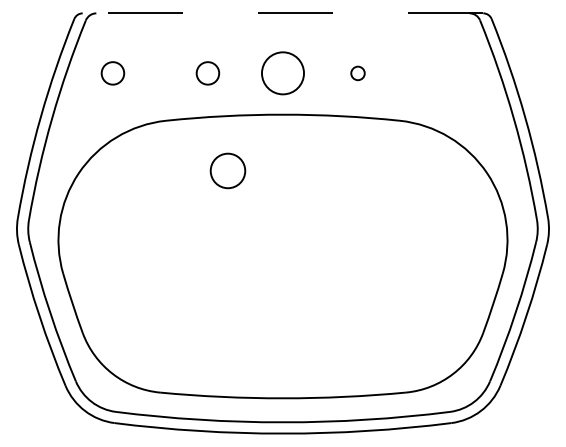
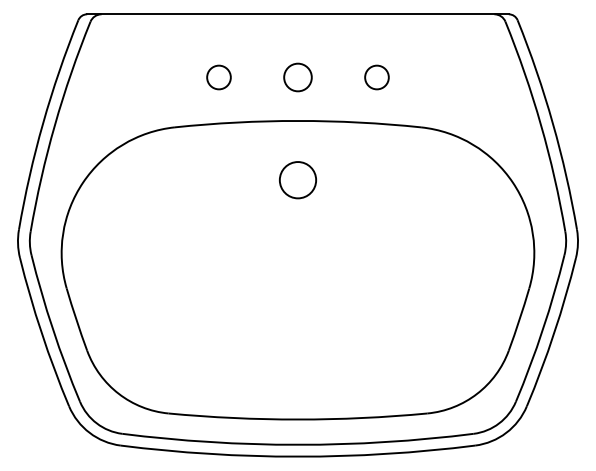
line: (282, 13) -> (297, 14), dashed -> solid
circle: (112, 73) -> (118, 77), removed
circle: (282, 73) -> (297, 77), size x0.62
circle: (357, 73) -> (376, 77), size x1.67
circle: (227, 170) -> (297, 179), moved

